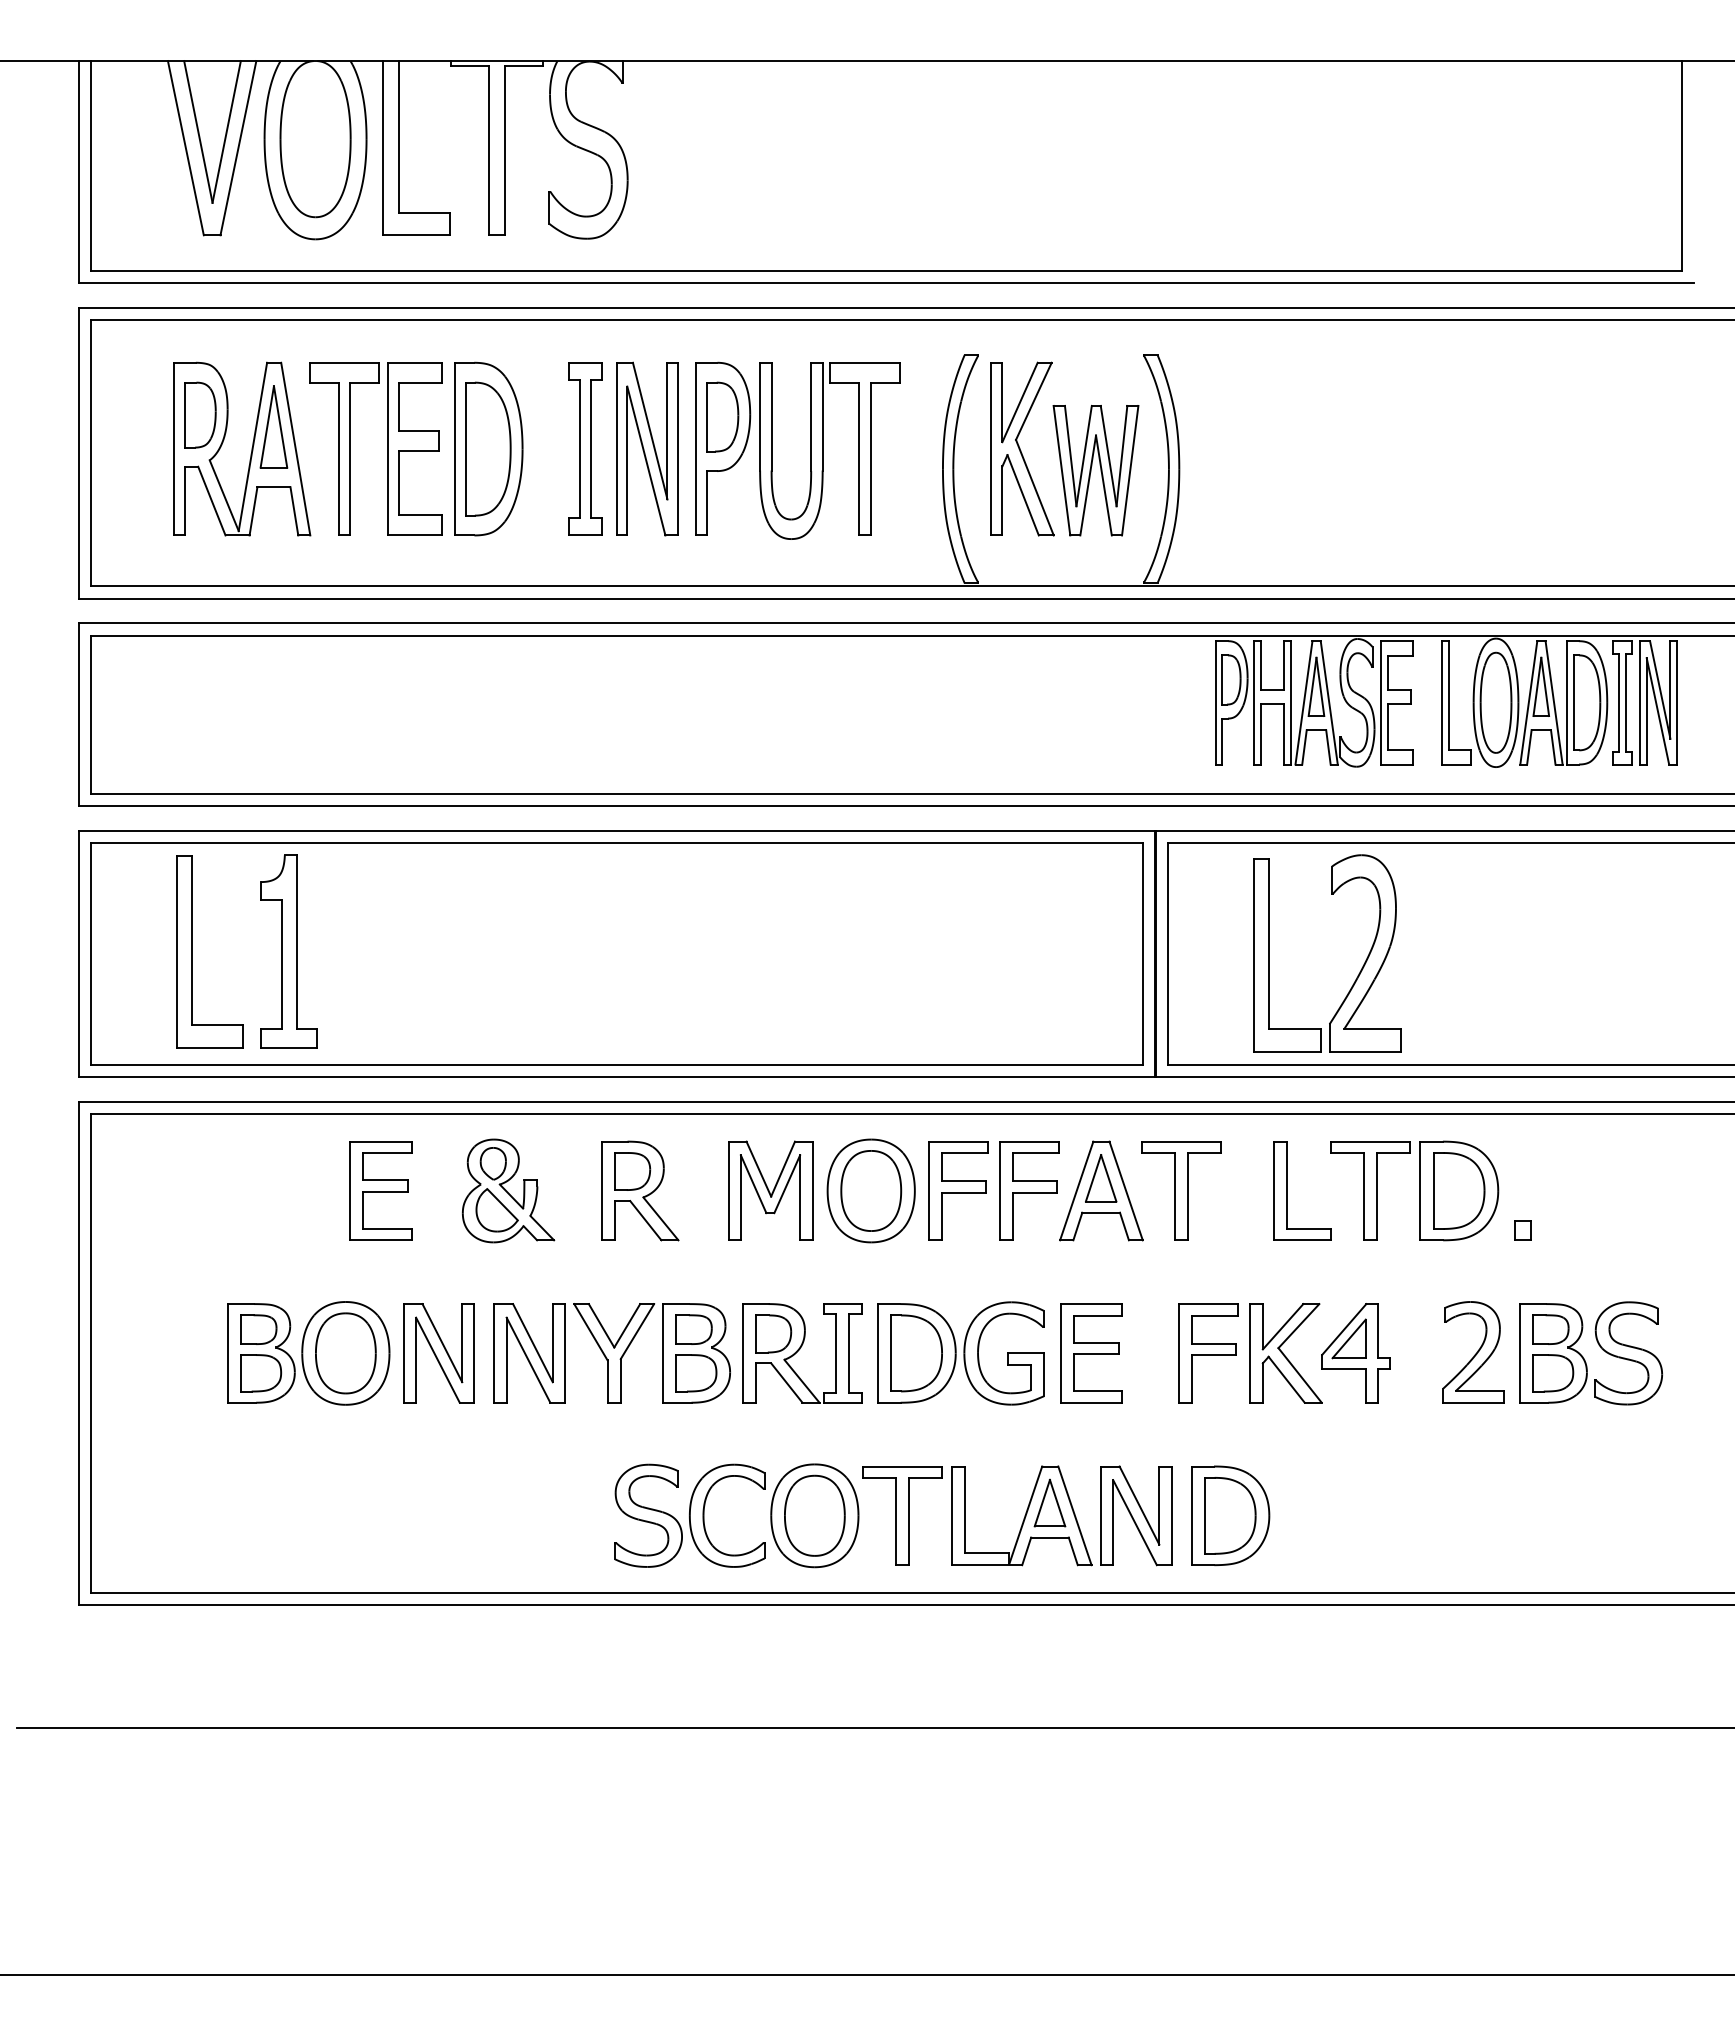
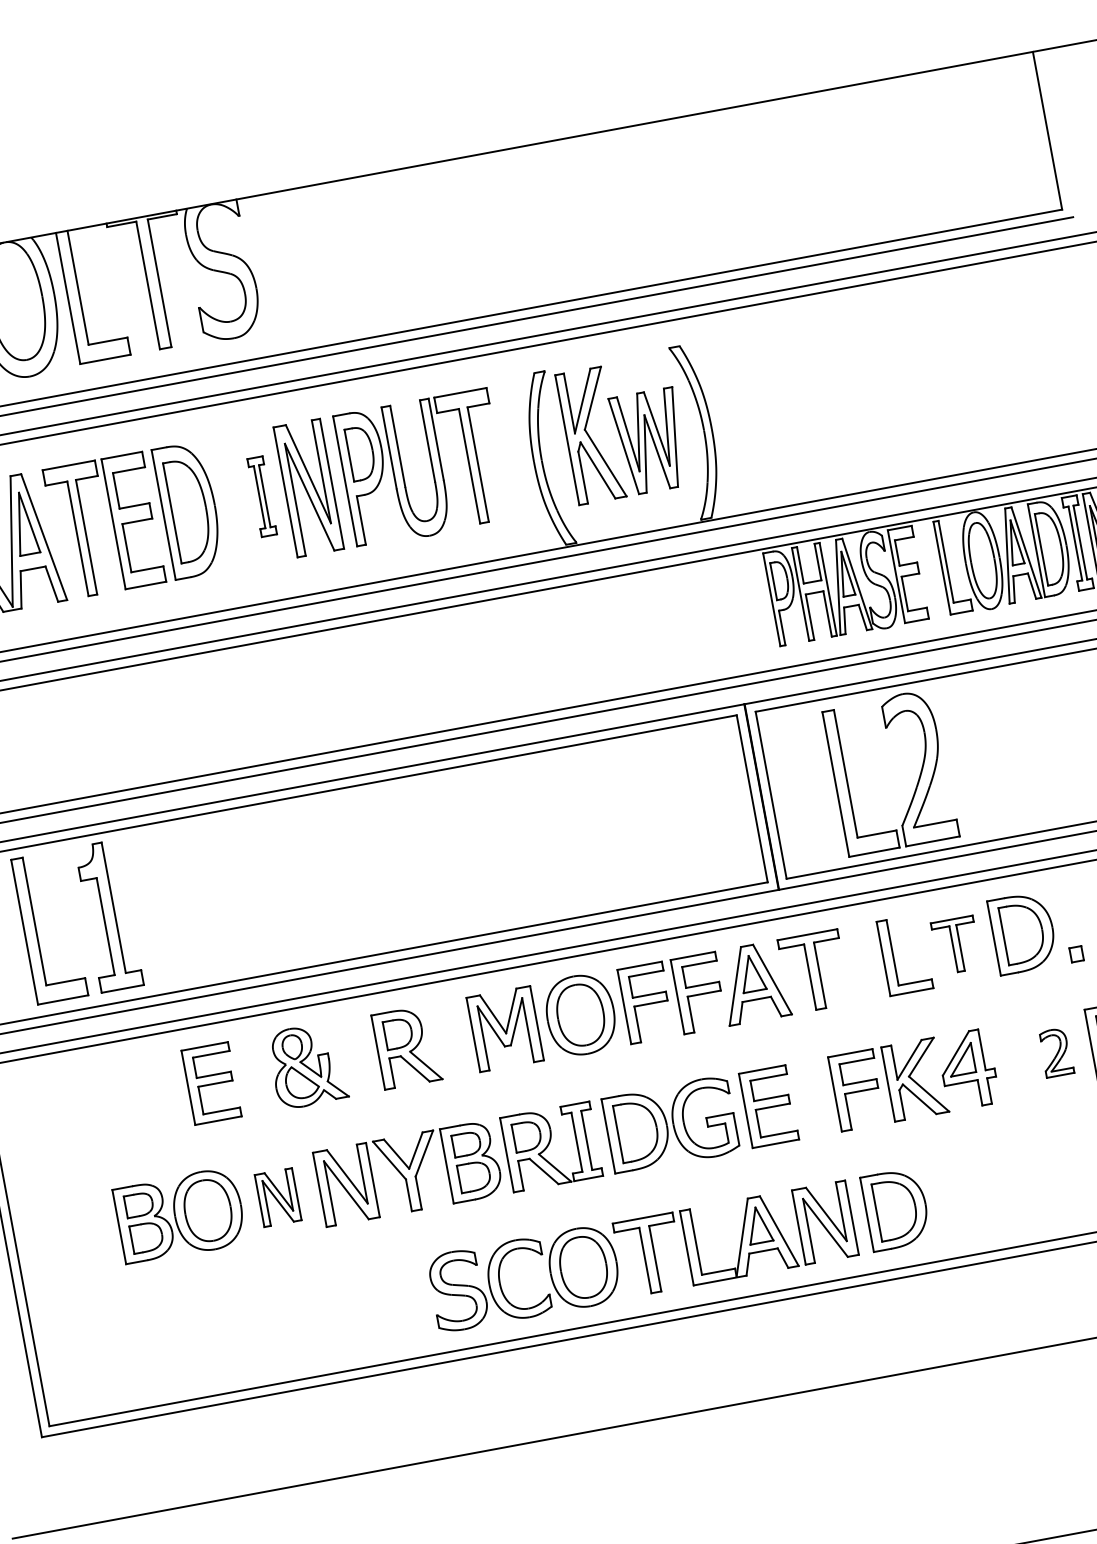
part: (585, 448) -> (262, 496), size x0.6
part: (1370, 1190) -> (956, 945), size x0.7
part: (1473, 1352) -> (1056, 1052), size x0.6
part: (438, 1353) -> (277, 1197), size x0.7

